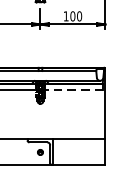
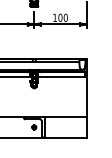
line: (74, 90) -> (61, 77), dashed -> solid

